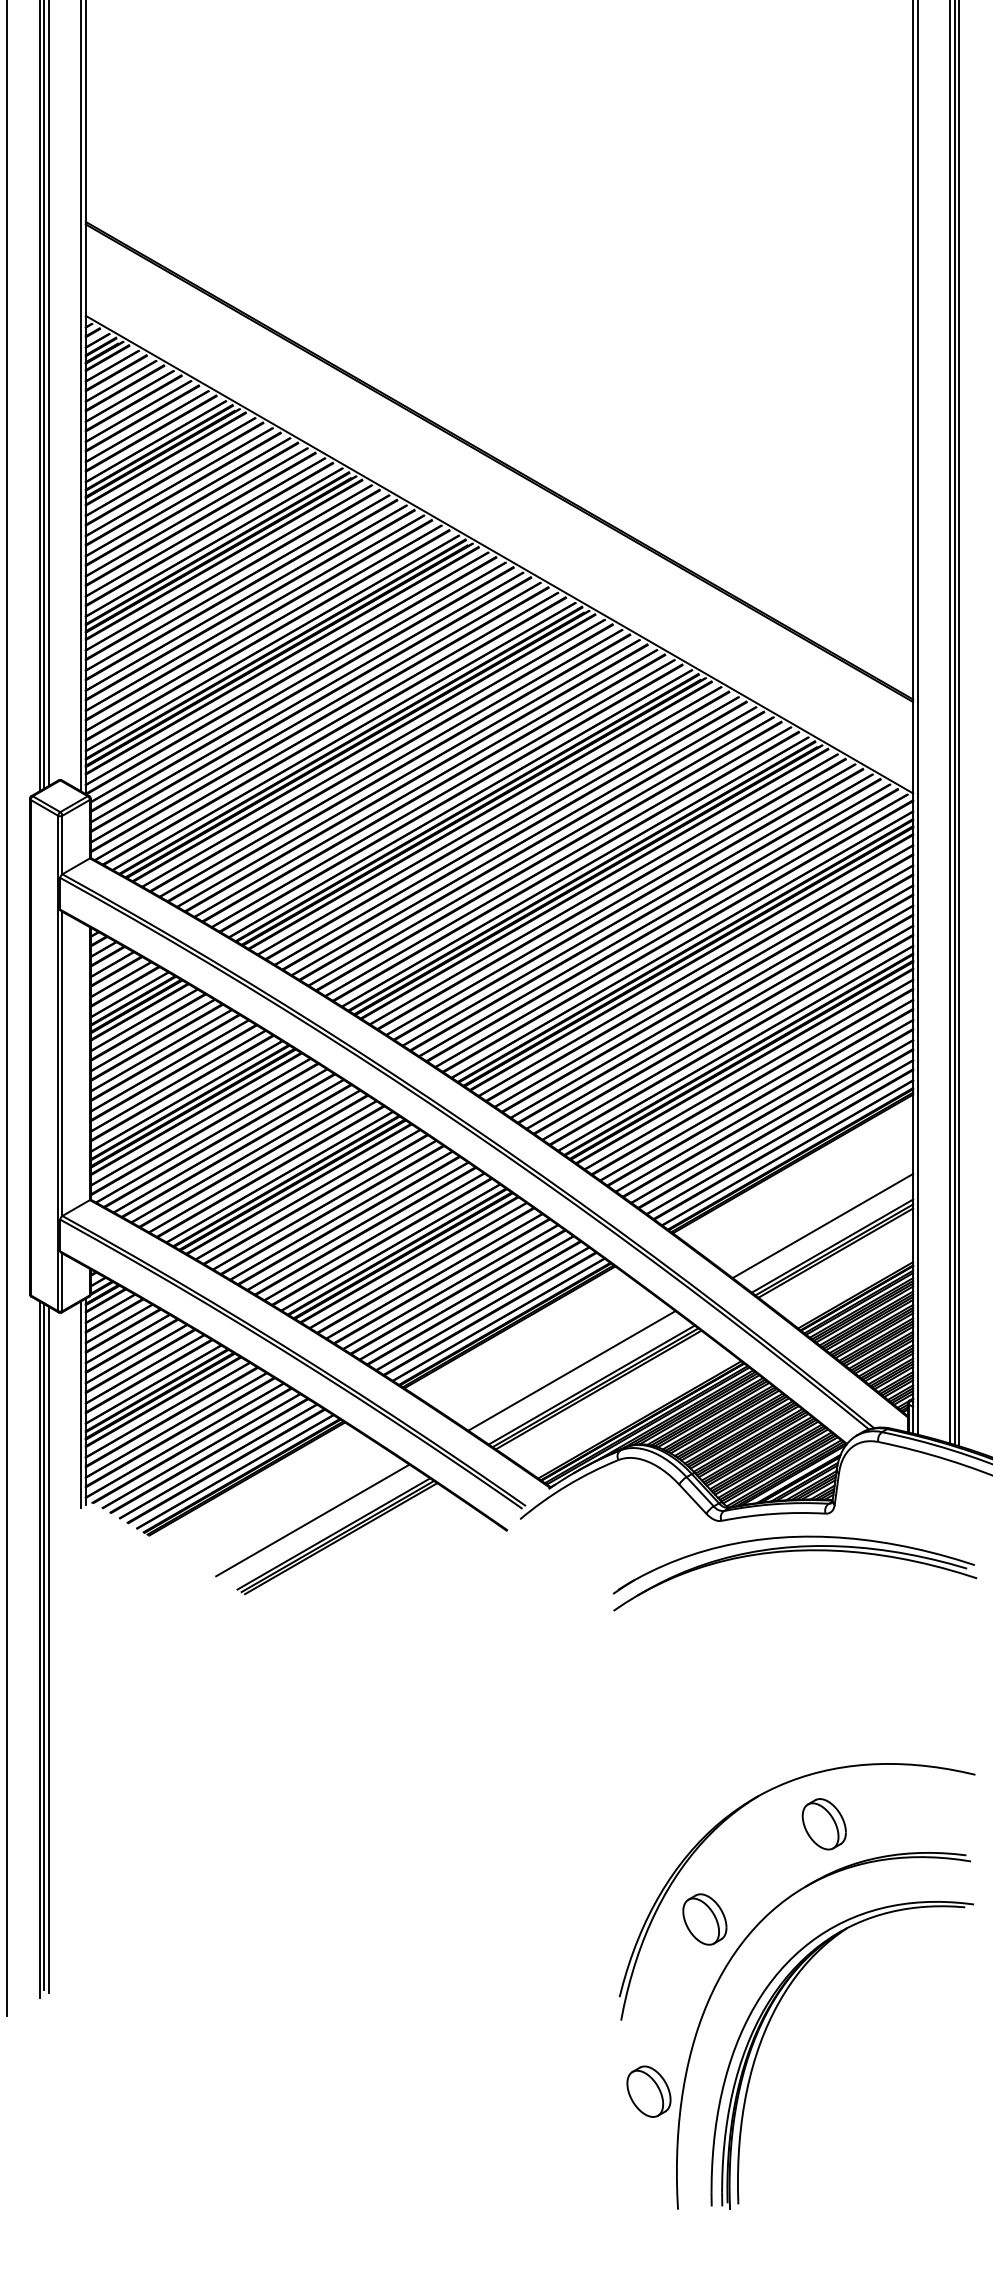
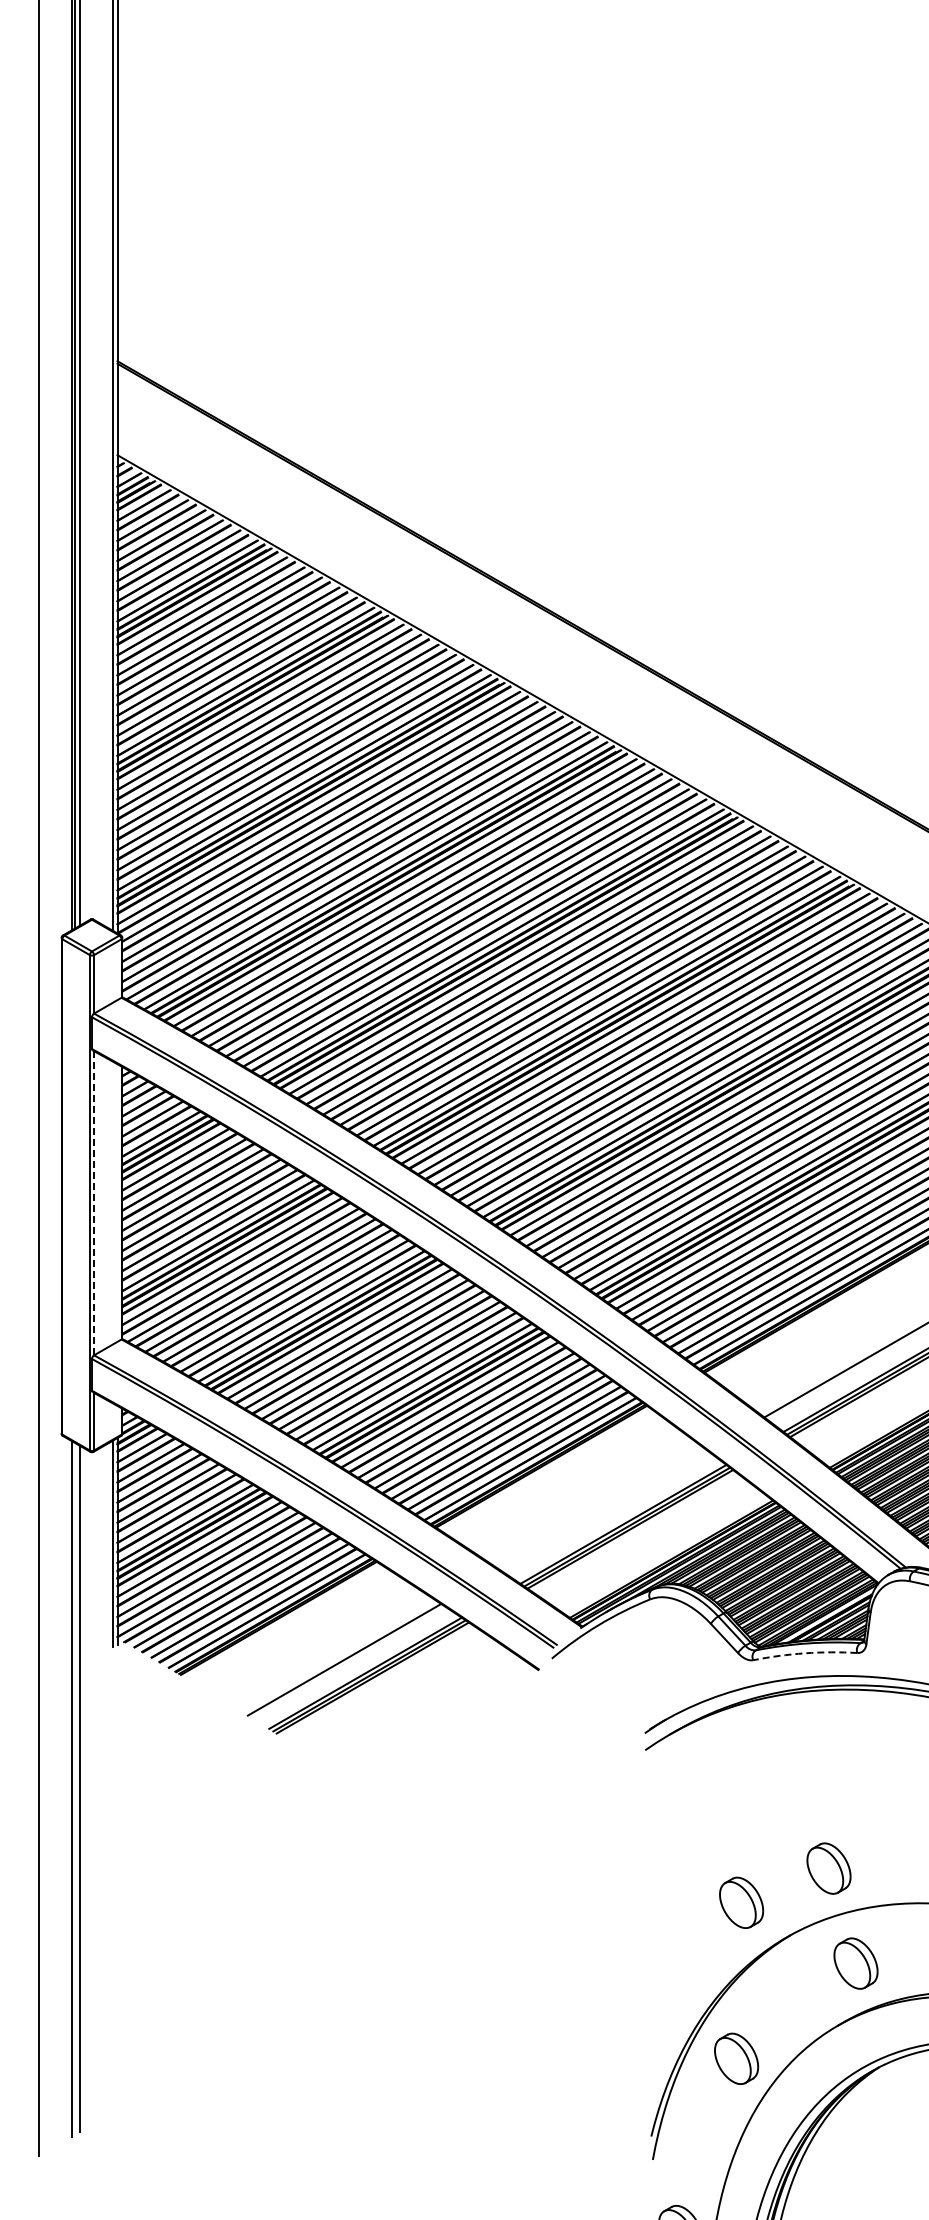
line: (62, 1064) -> (94, 1203), solid -> dashed
line: (571, 1370) -> (603, 1509), removed
arc: (773, 1513) -> (805, 1652), solid -> dashed
line: (43, 1646) -> (75, 1785), removed
part: (796, 1729) -> (828, 1868), added
part: (709, 1763) -> (741, 1902), added

